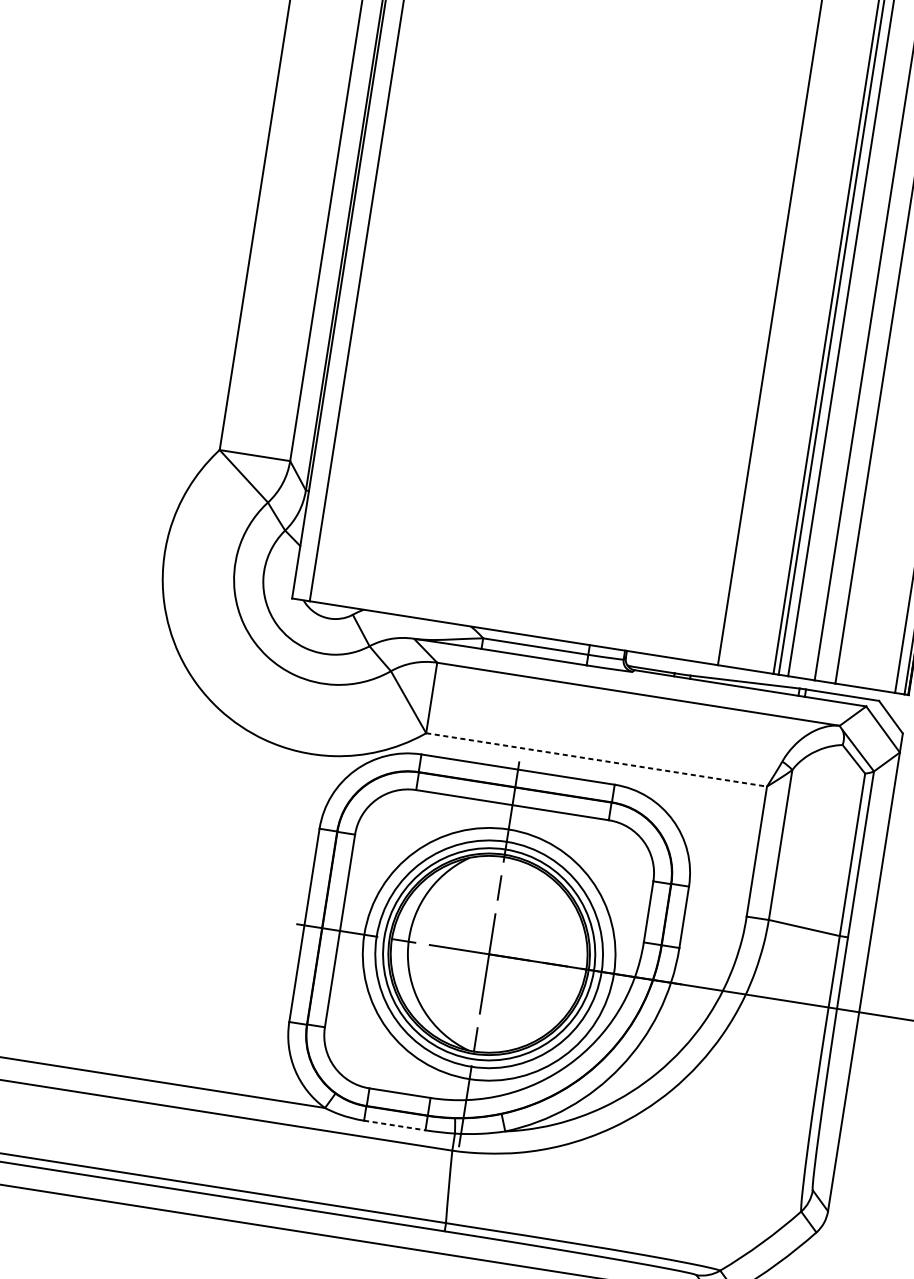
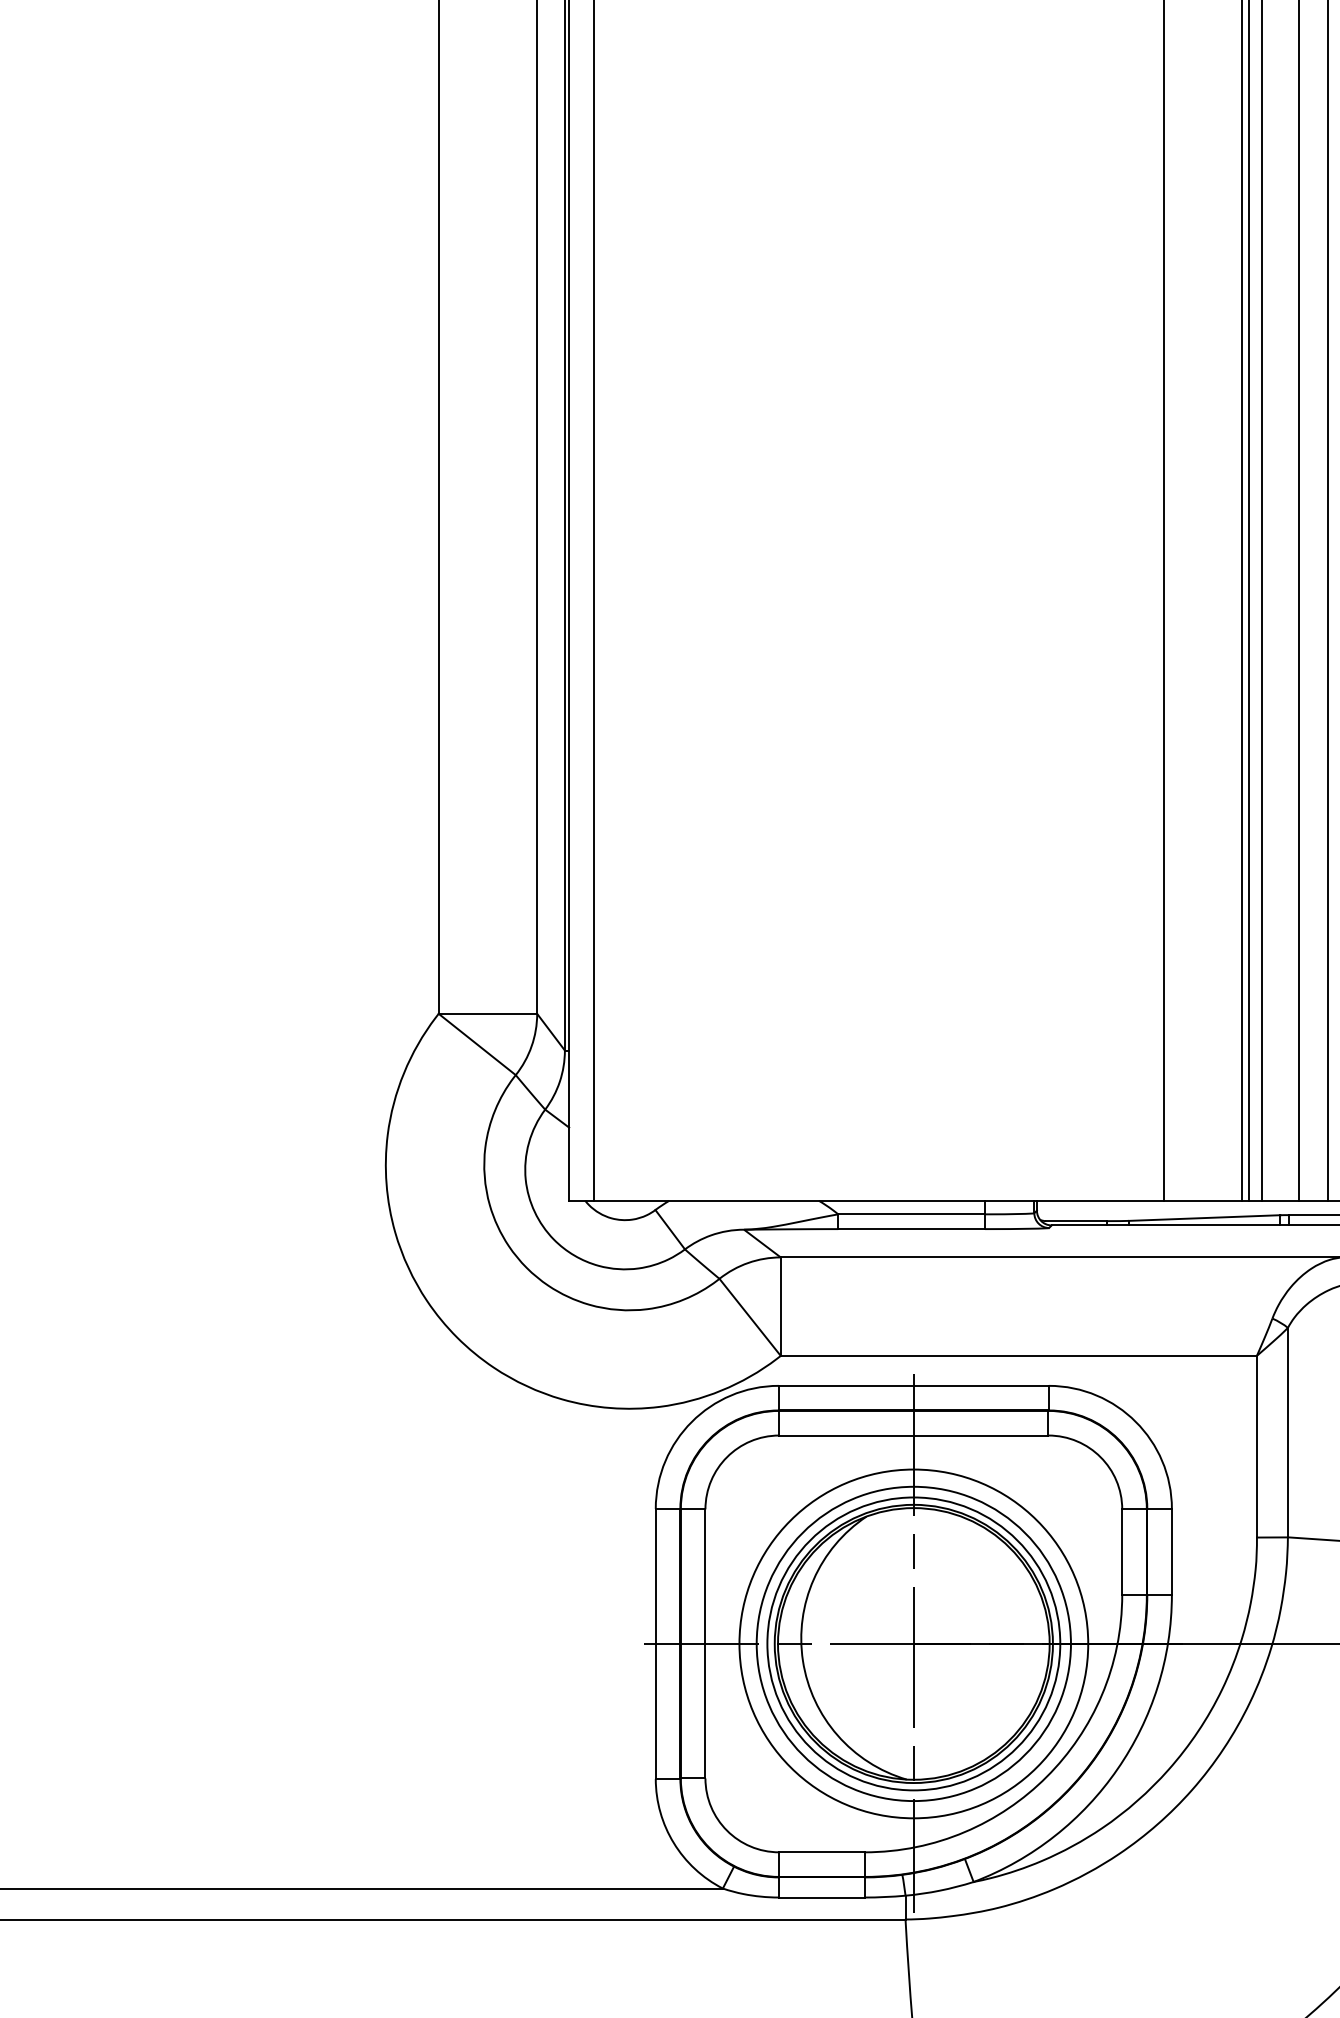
line: (597, 759) -> (1019, 1355), dashed -> solid
line: (394, 1125) -> (821, 1897), dashed -> solid

